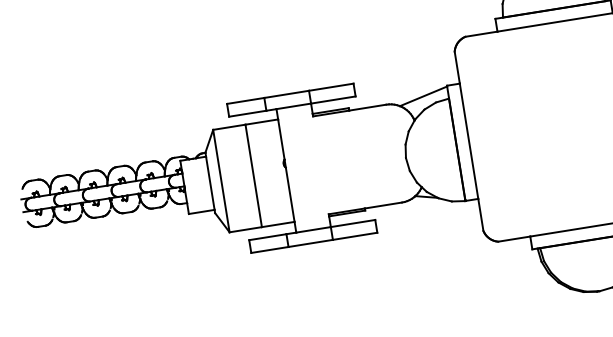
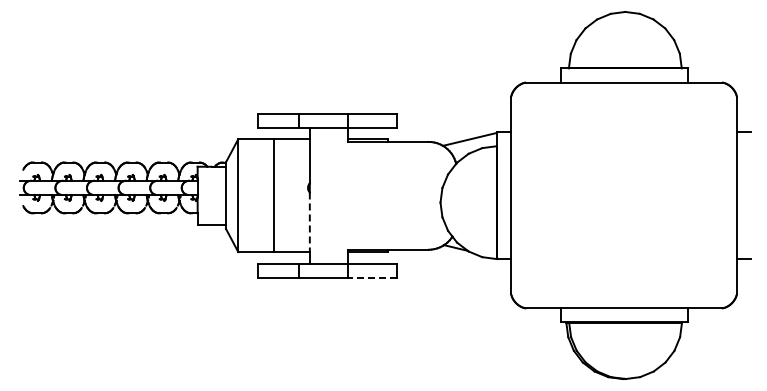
line: (289, 195) -> (309, 222), solid -> dashed
line: (354, 236) -> (371, 277), solid -> dashed

